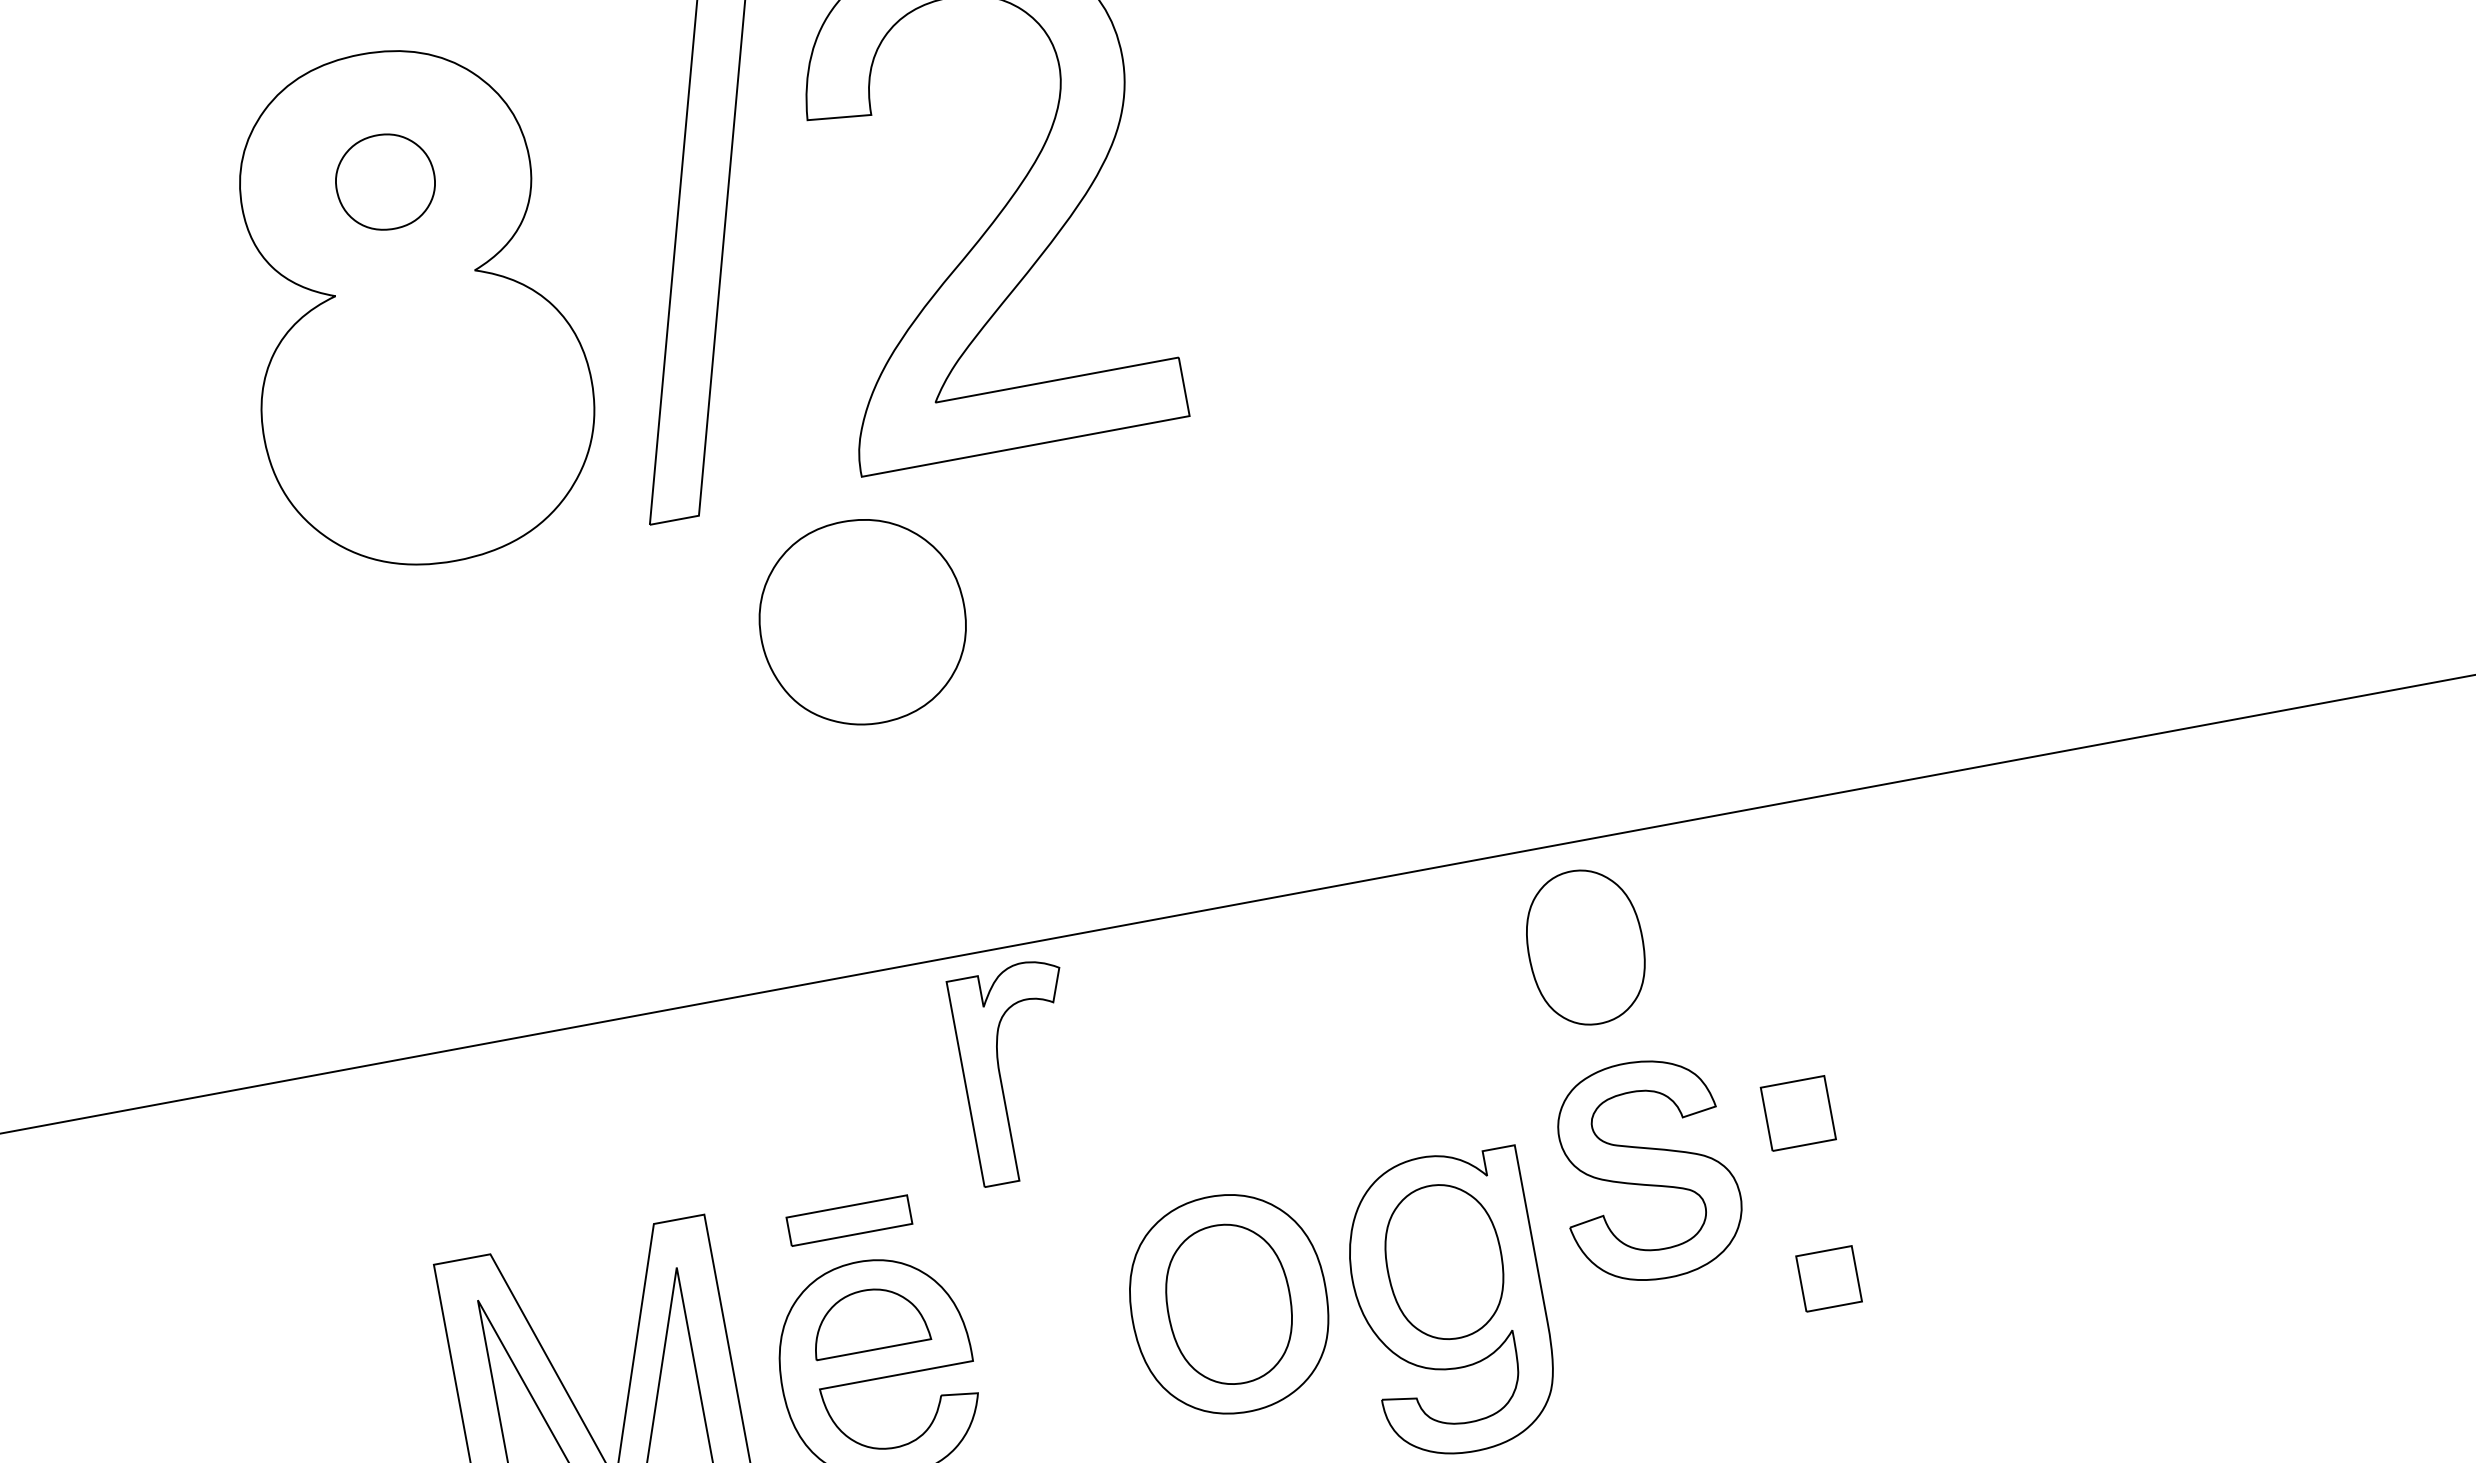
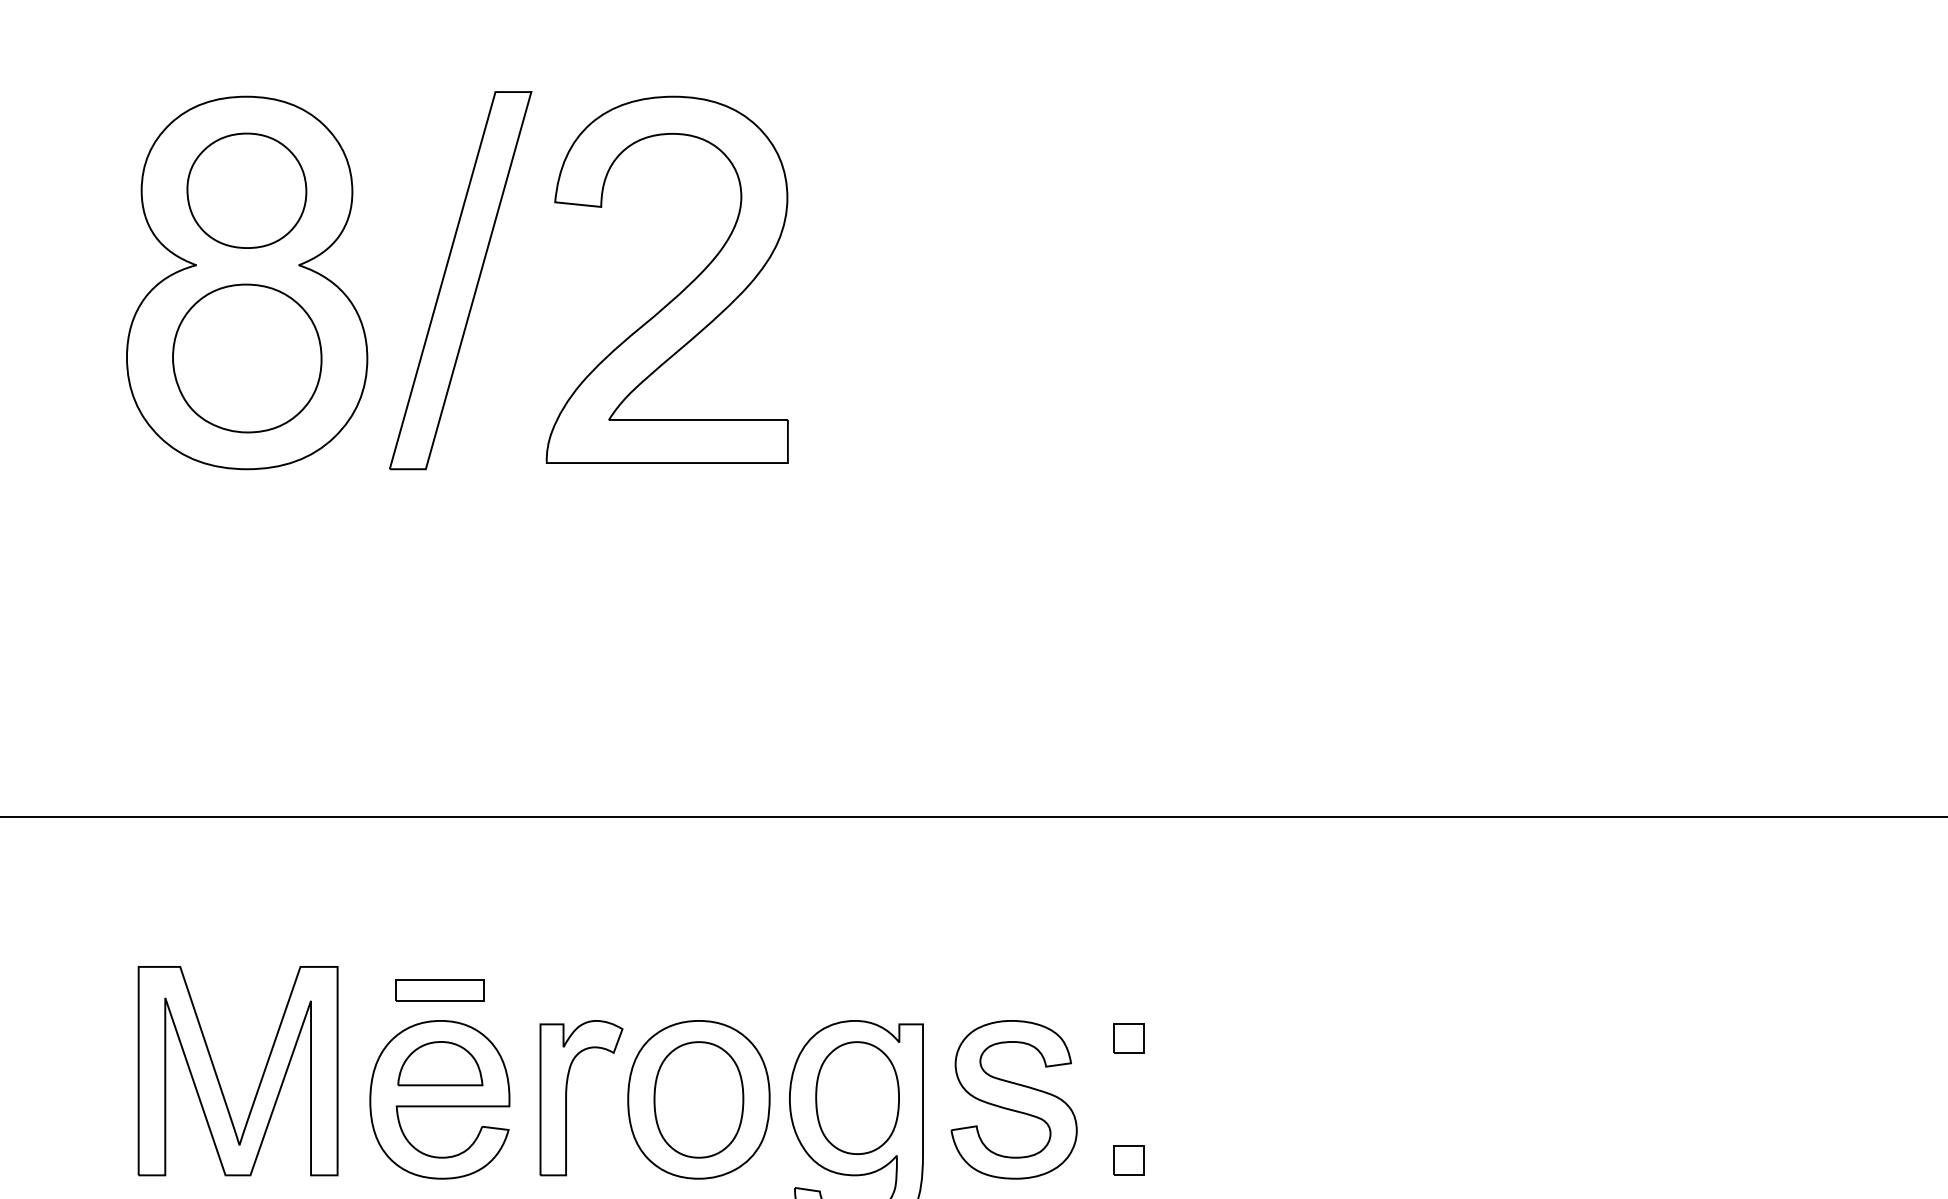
part: (384, 181) -> (246, 190), size x1.67
part: (863, 622) -> (247, 358), moved
part: (1585, 946) -> (999, 892), removed
part: (1000, 1076) -> (566, 1098), moved
part: (1797, 1112) -> (1128, 1038), size x0.62
part: (1646, 1170) -> (1013, 1099), moved
part: (1828, 1278) -> (1128, 1160), size x0.71

